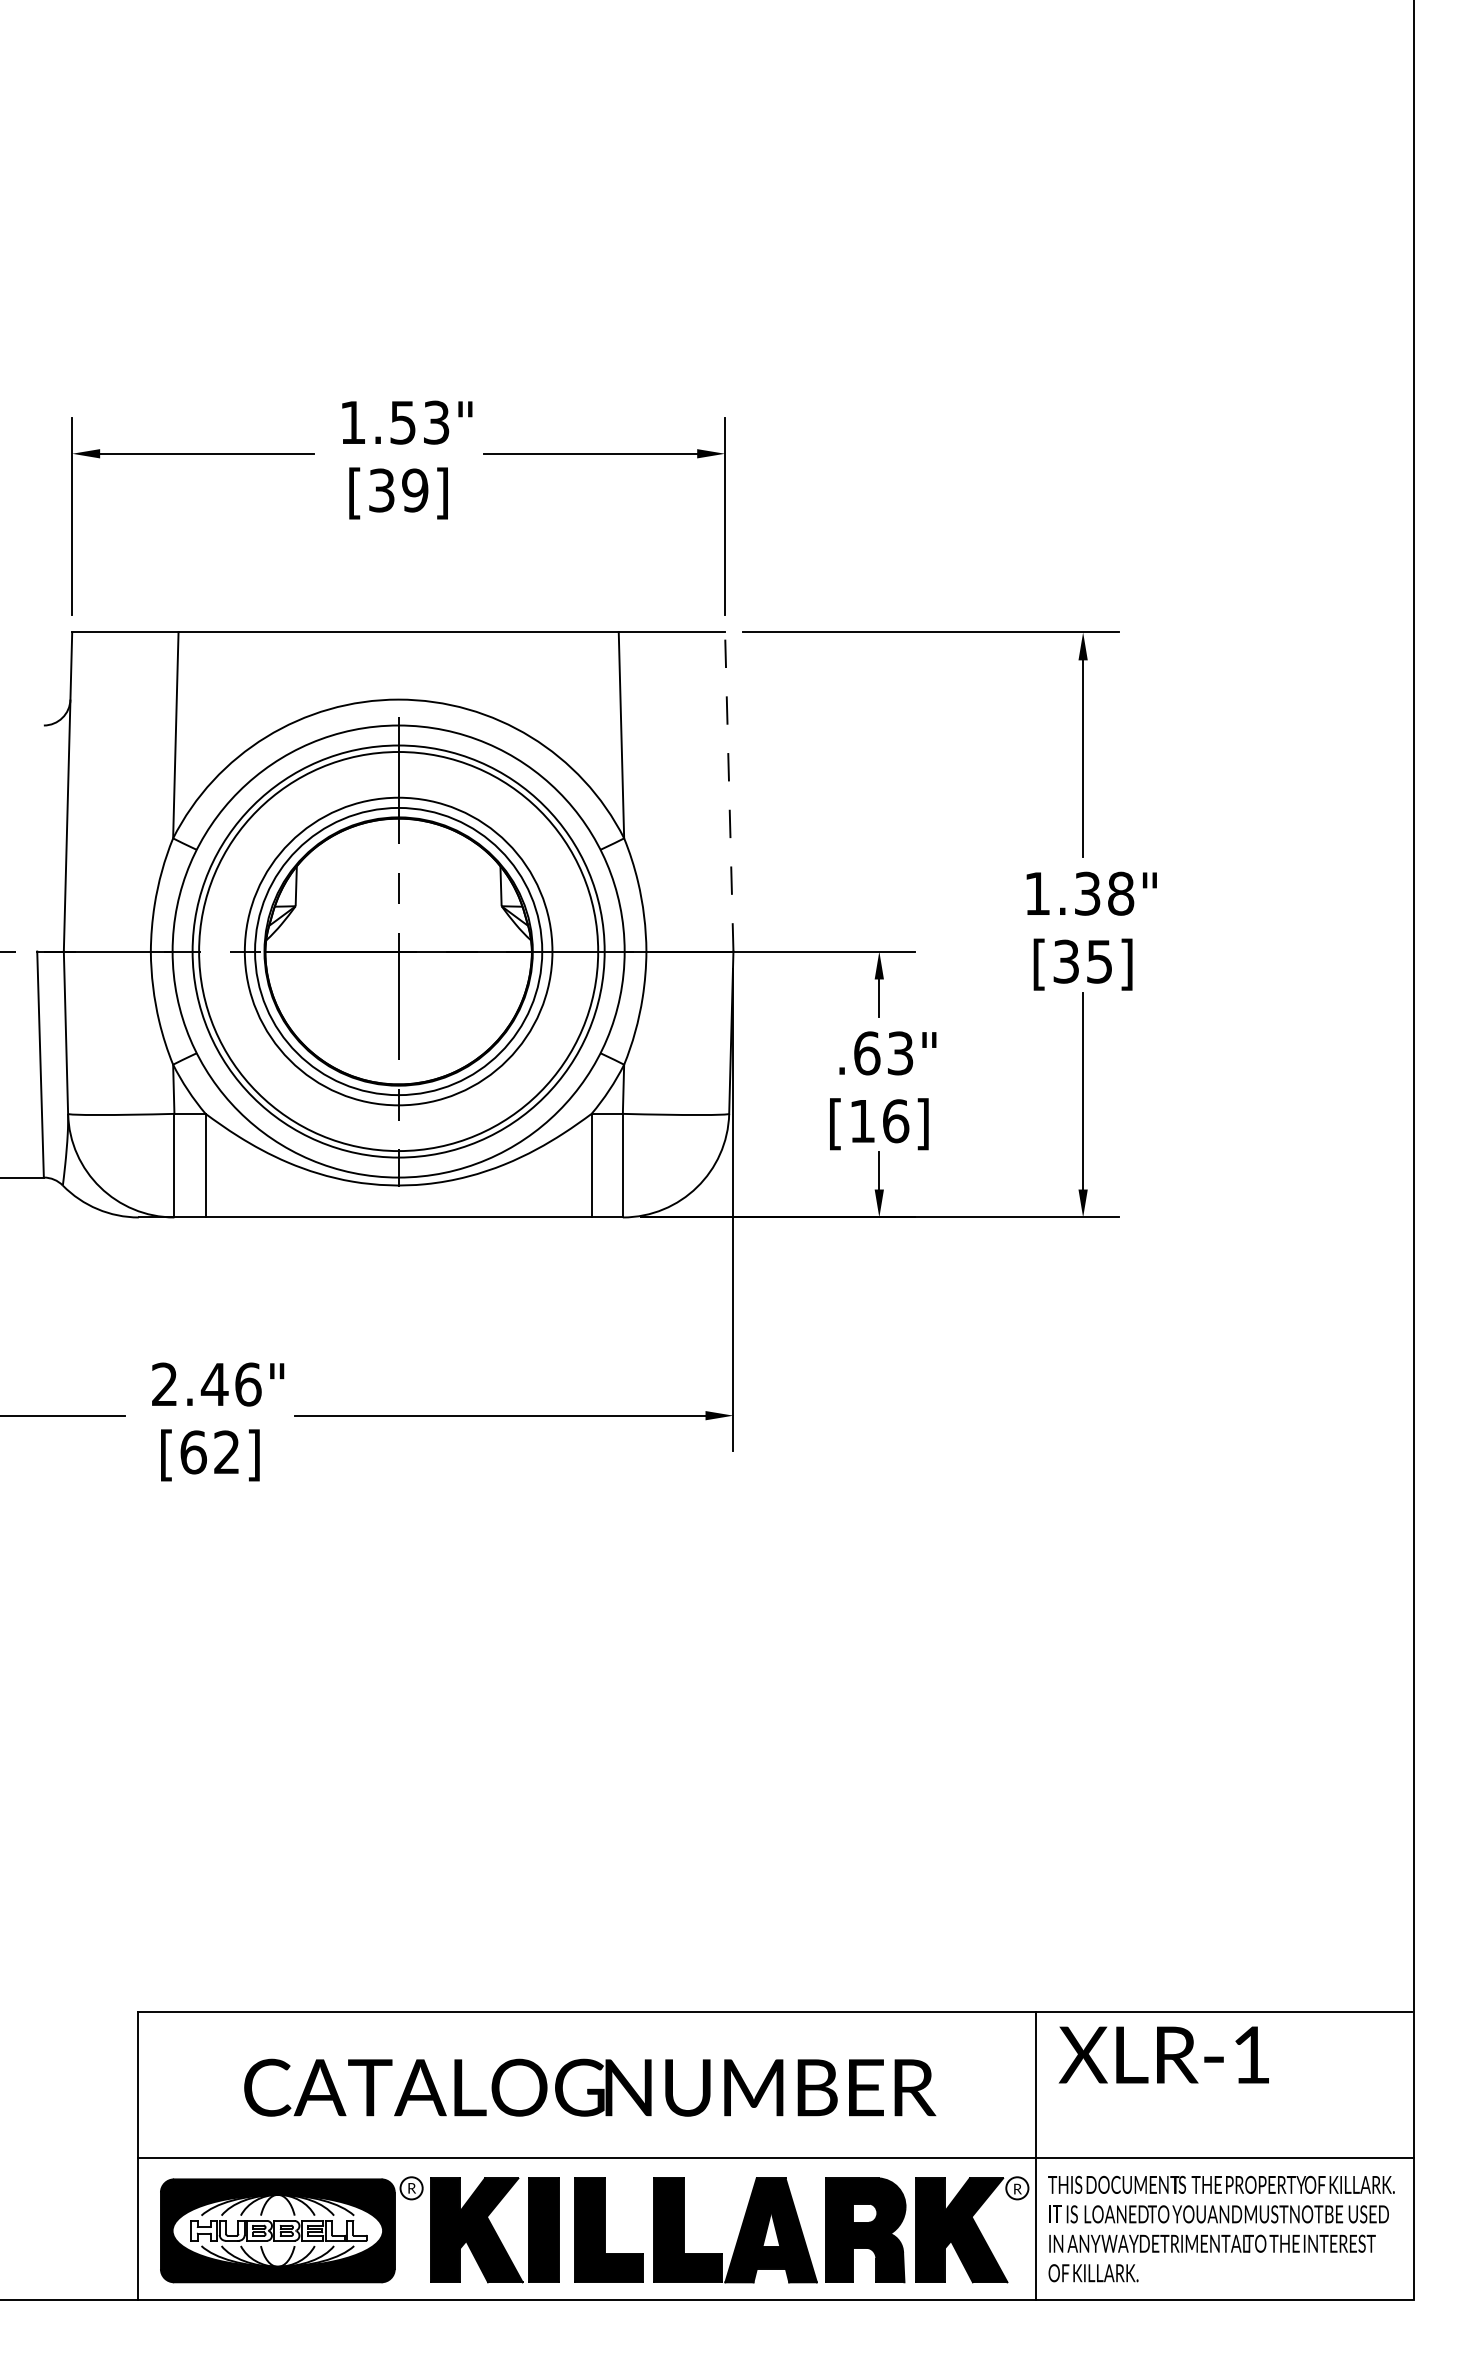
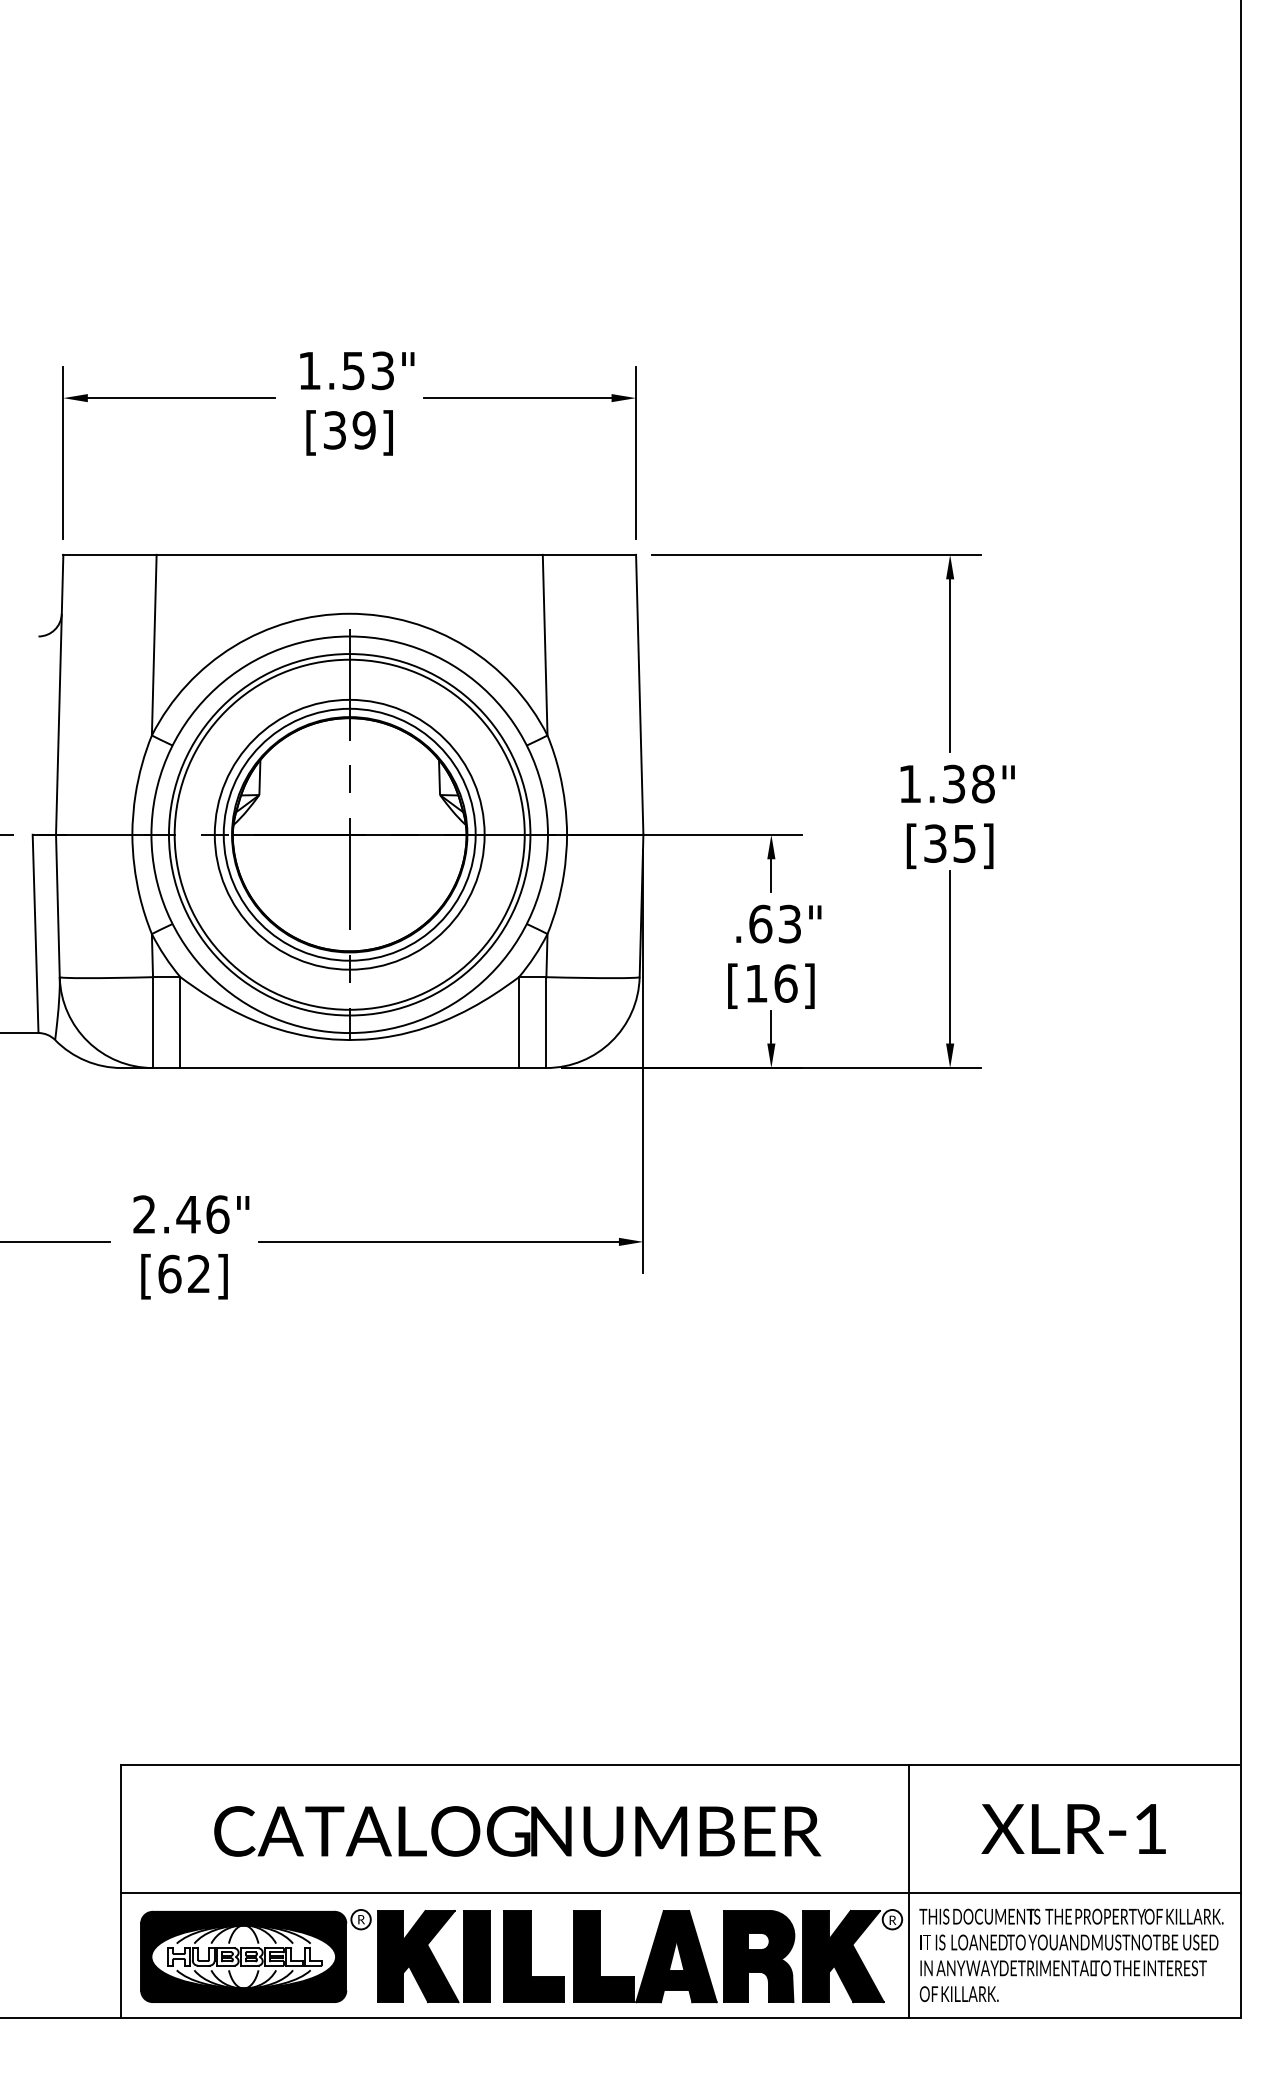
line: (729, 792) -> (639, 695), dashed -> solid
text: (1163, 2054) -> (1073, 1828), moved

